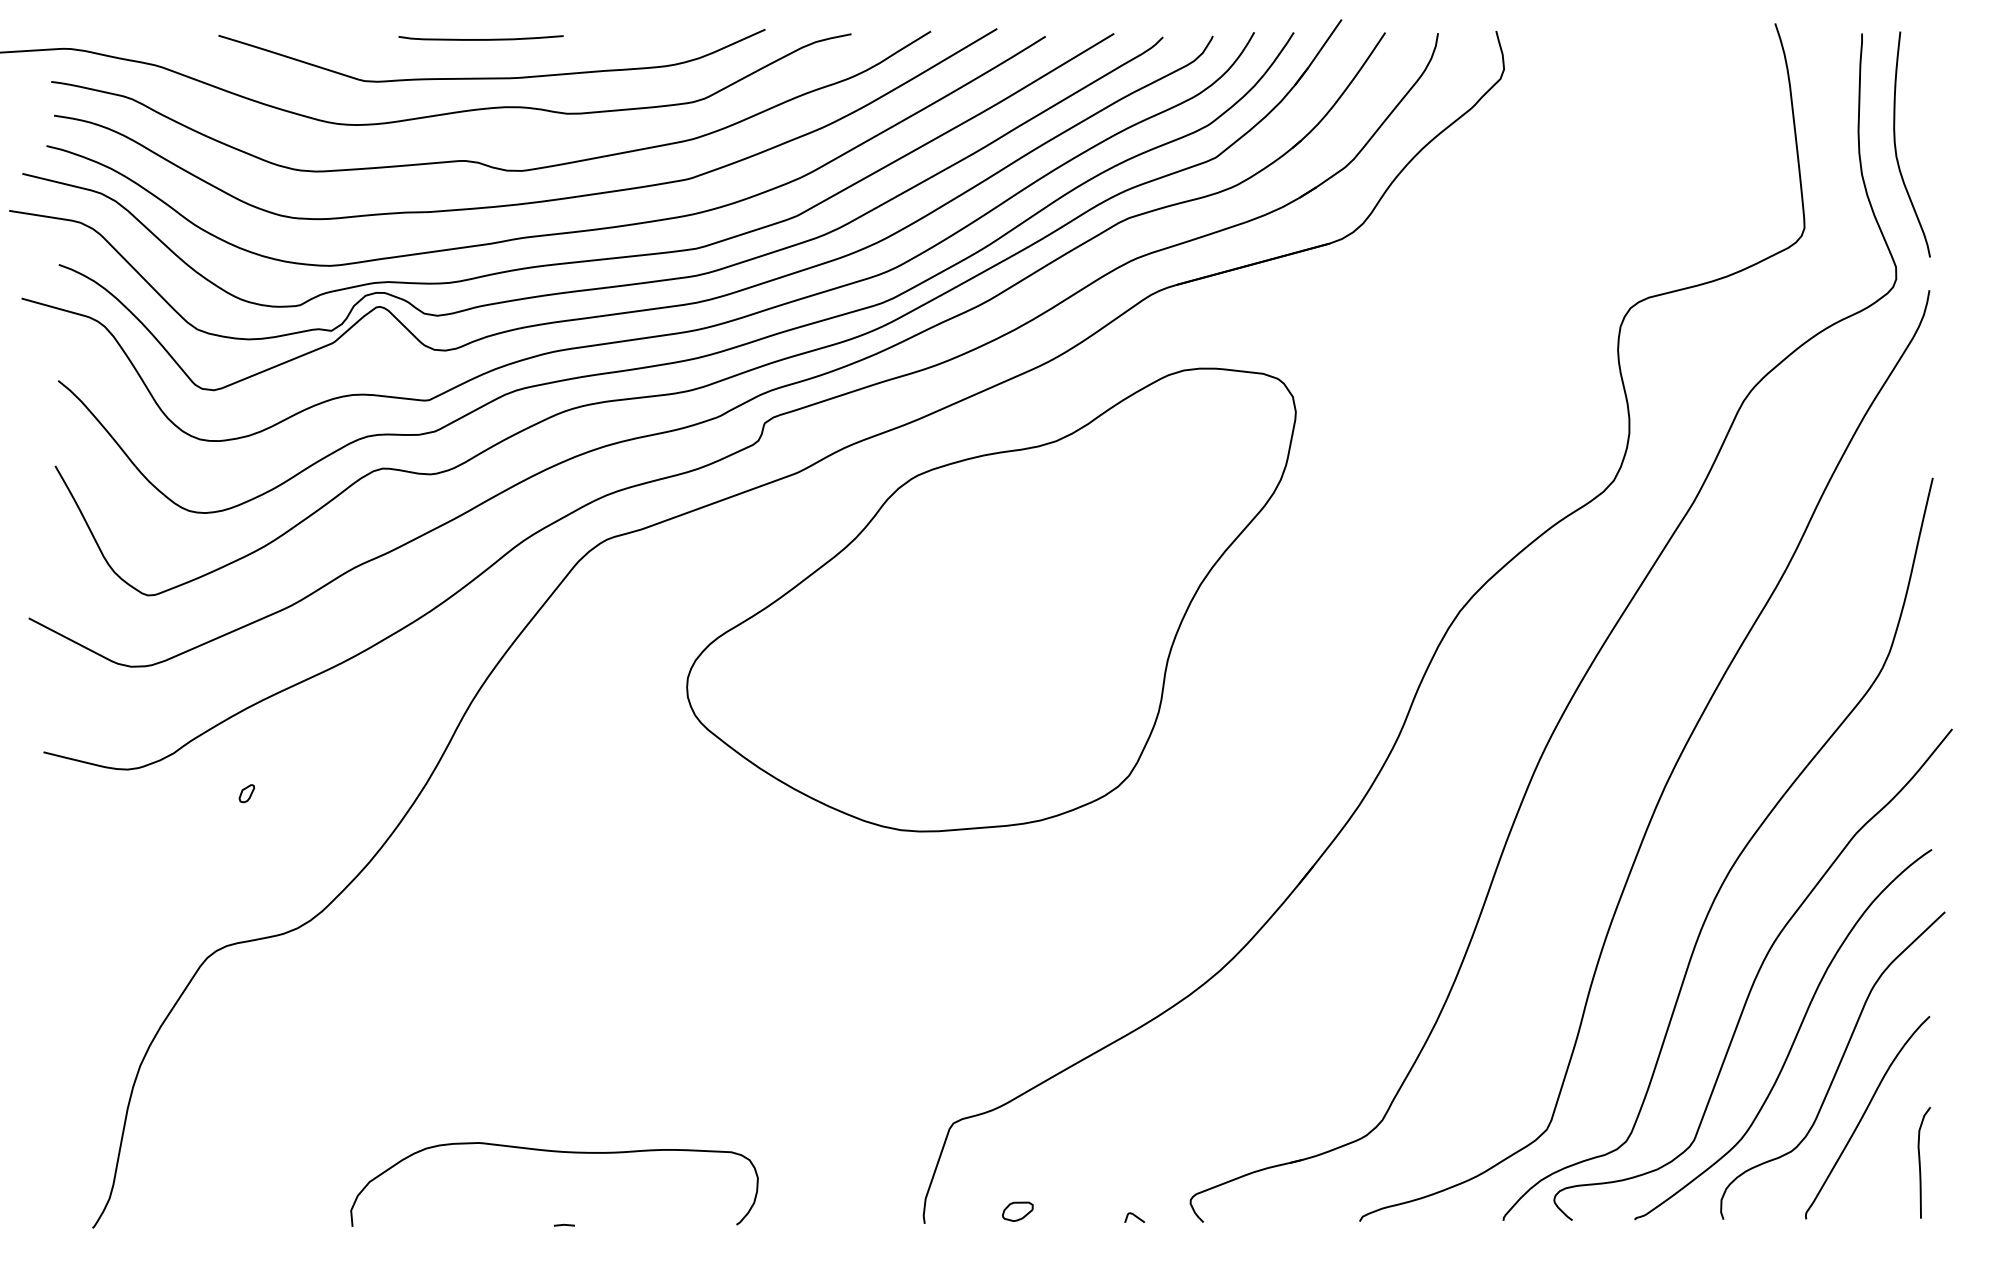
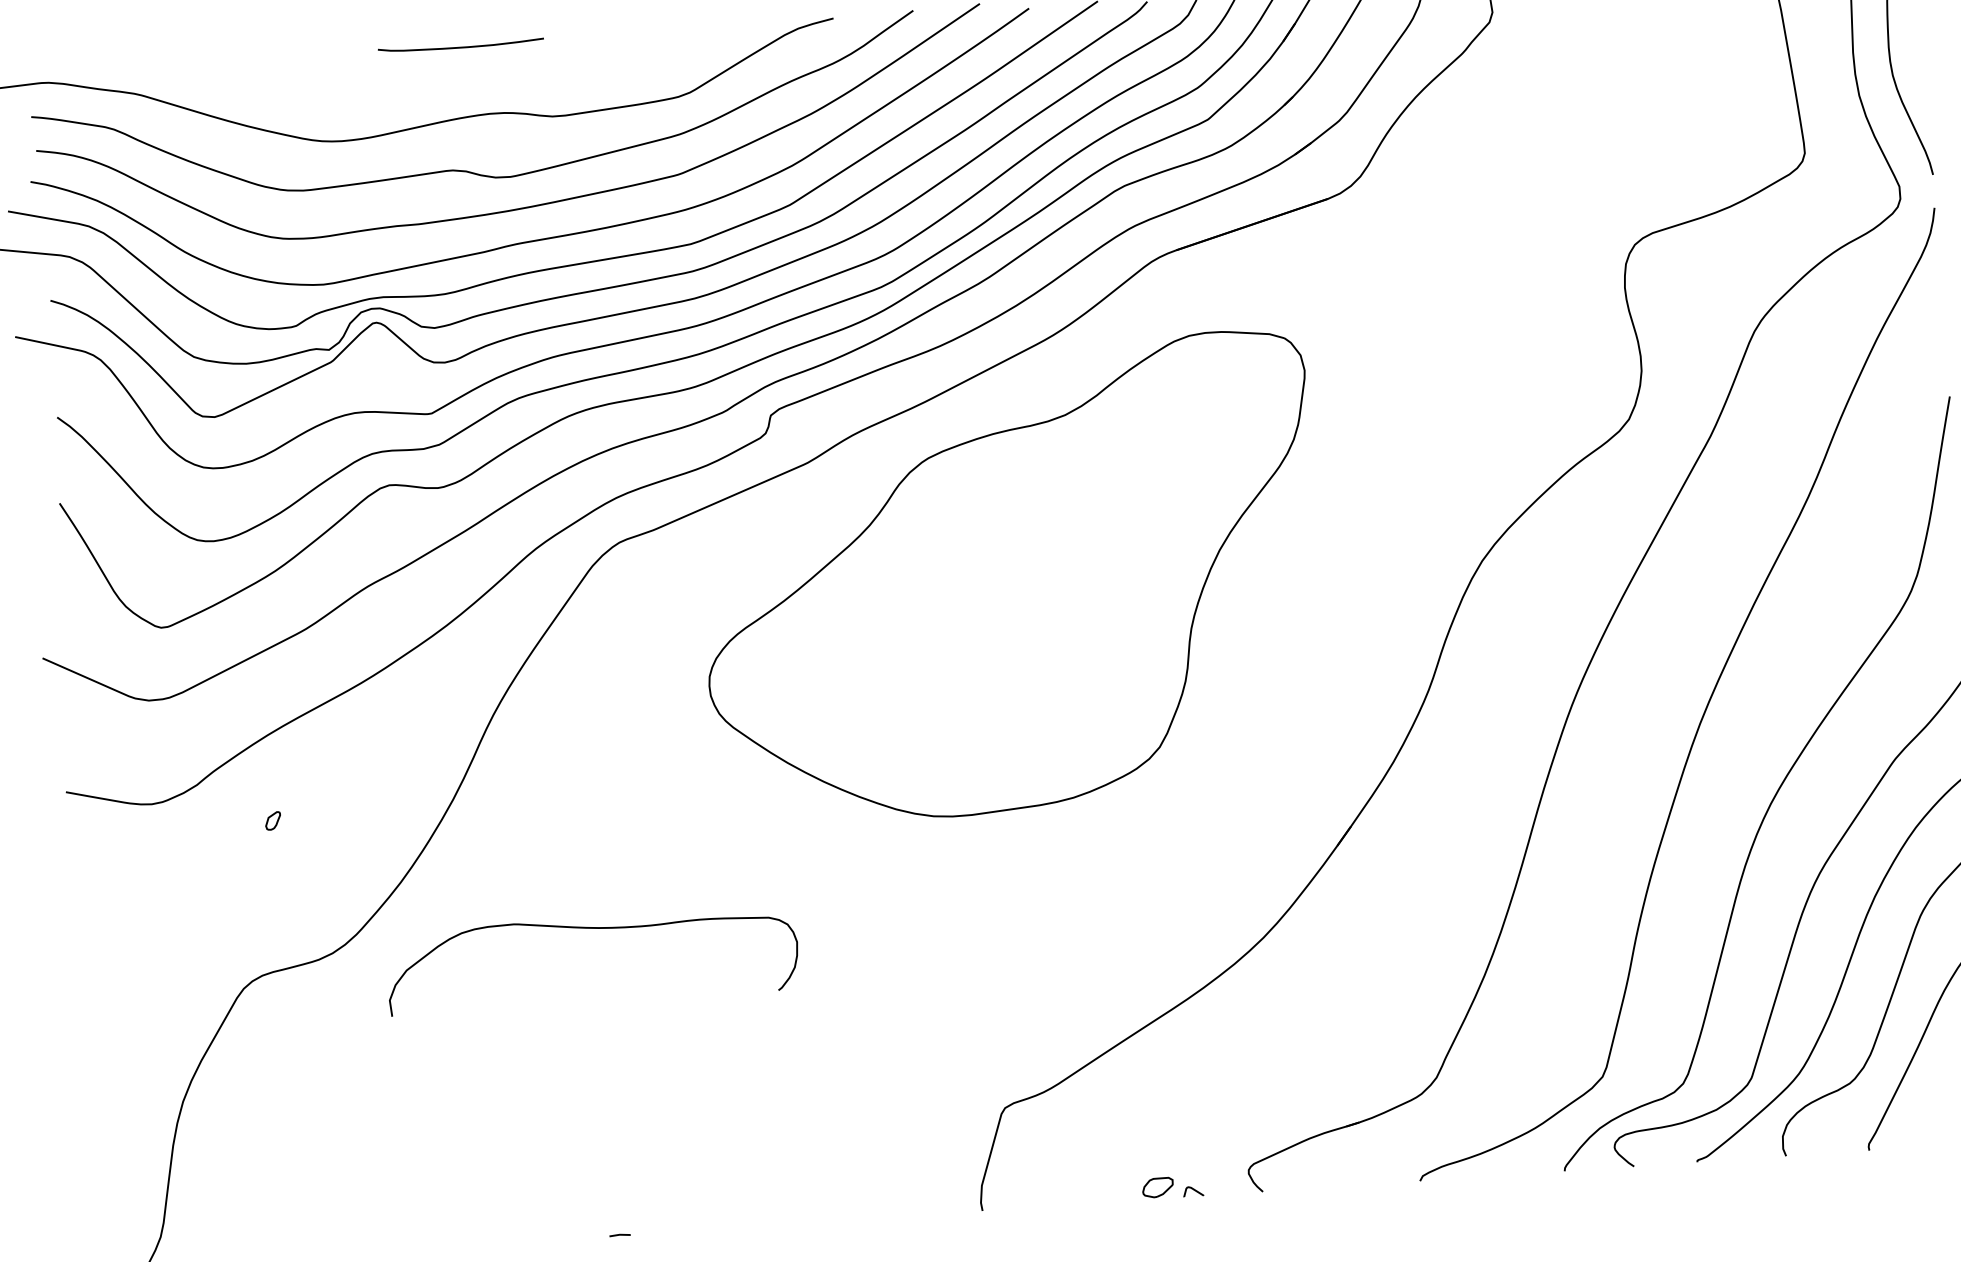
curve: (491, 77) -> (474, 84), removed
curve: (554, 1152) -> (590, 929), moved
part: (1017, 1211) -> (1157, 1187), moved

